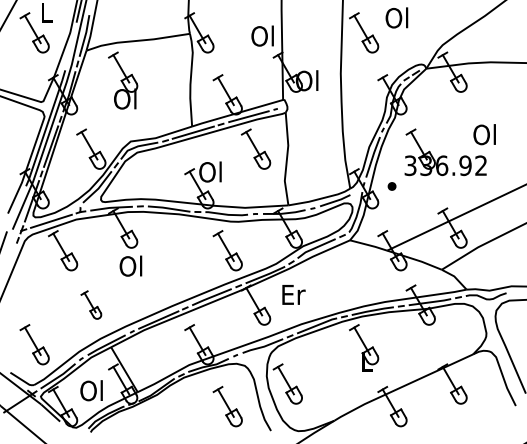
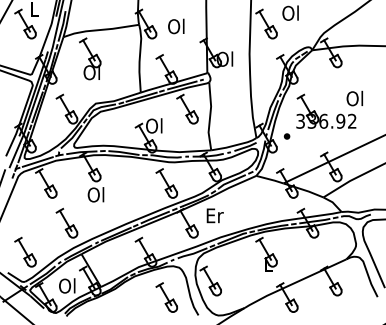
text: (262, 35) -> (176, 26), moved
part: (91, 304) -> (67, 222), size x1.43

